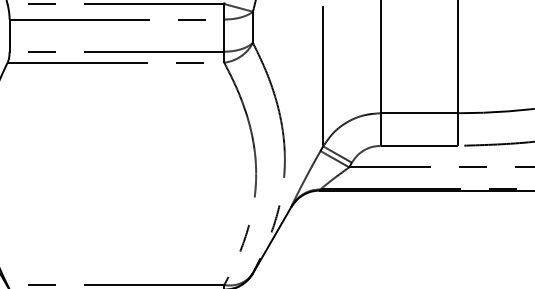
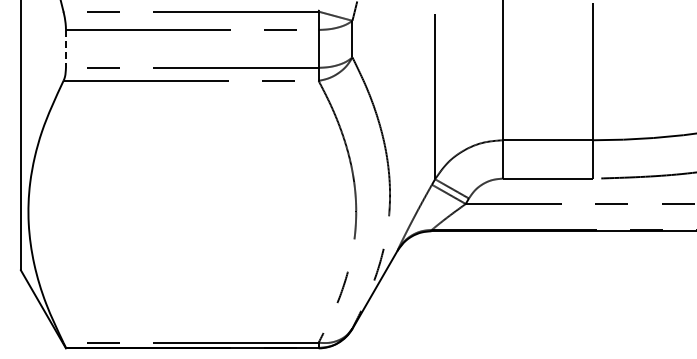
line: (9, 35) -> (65, 48), solid -> dashed

